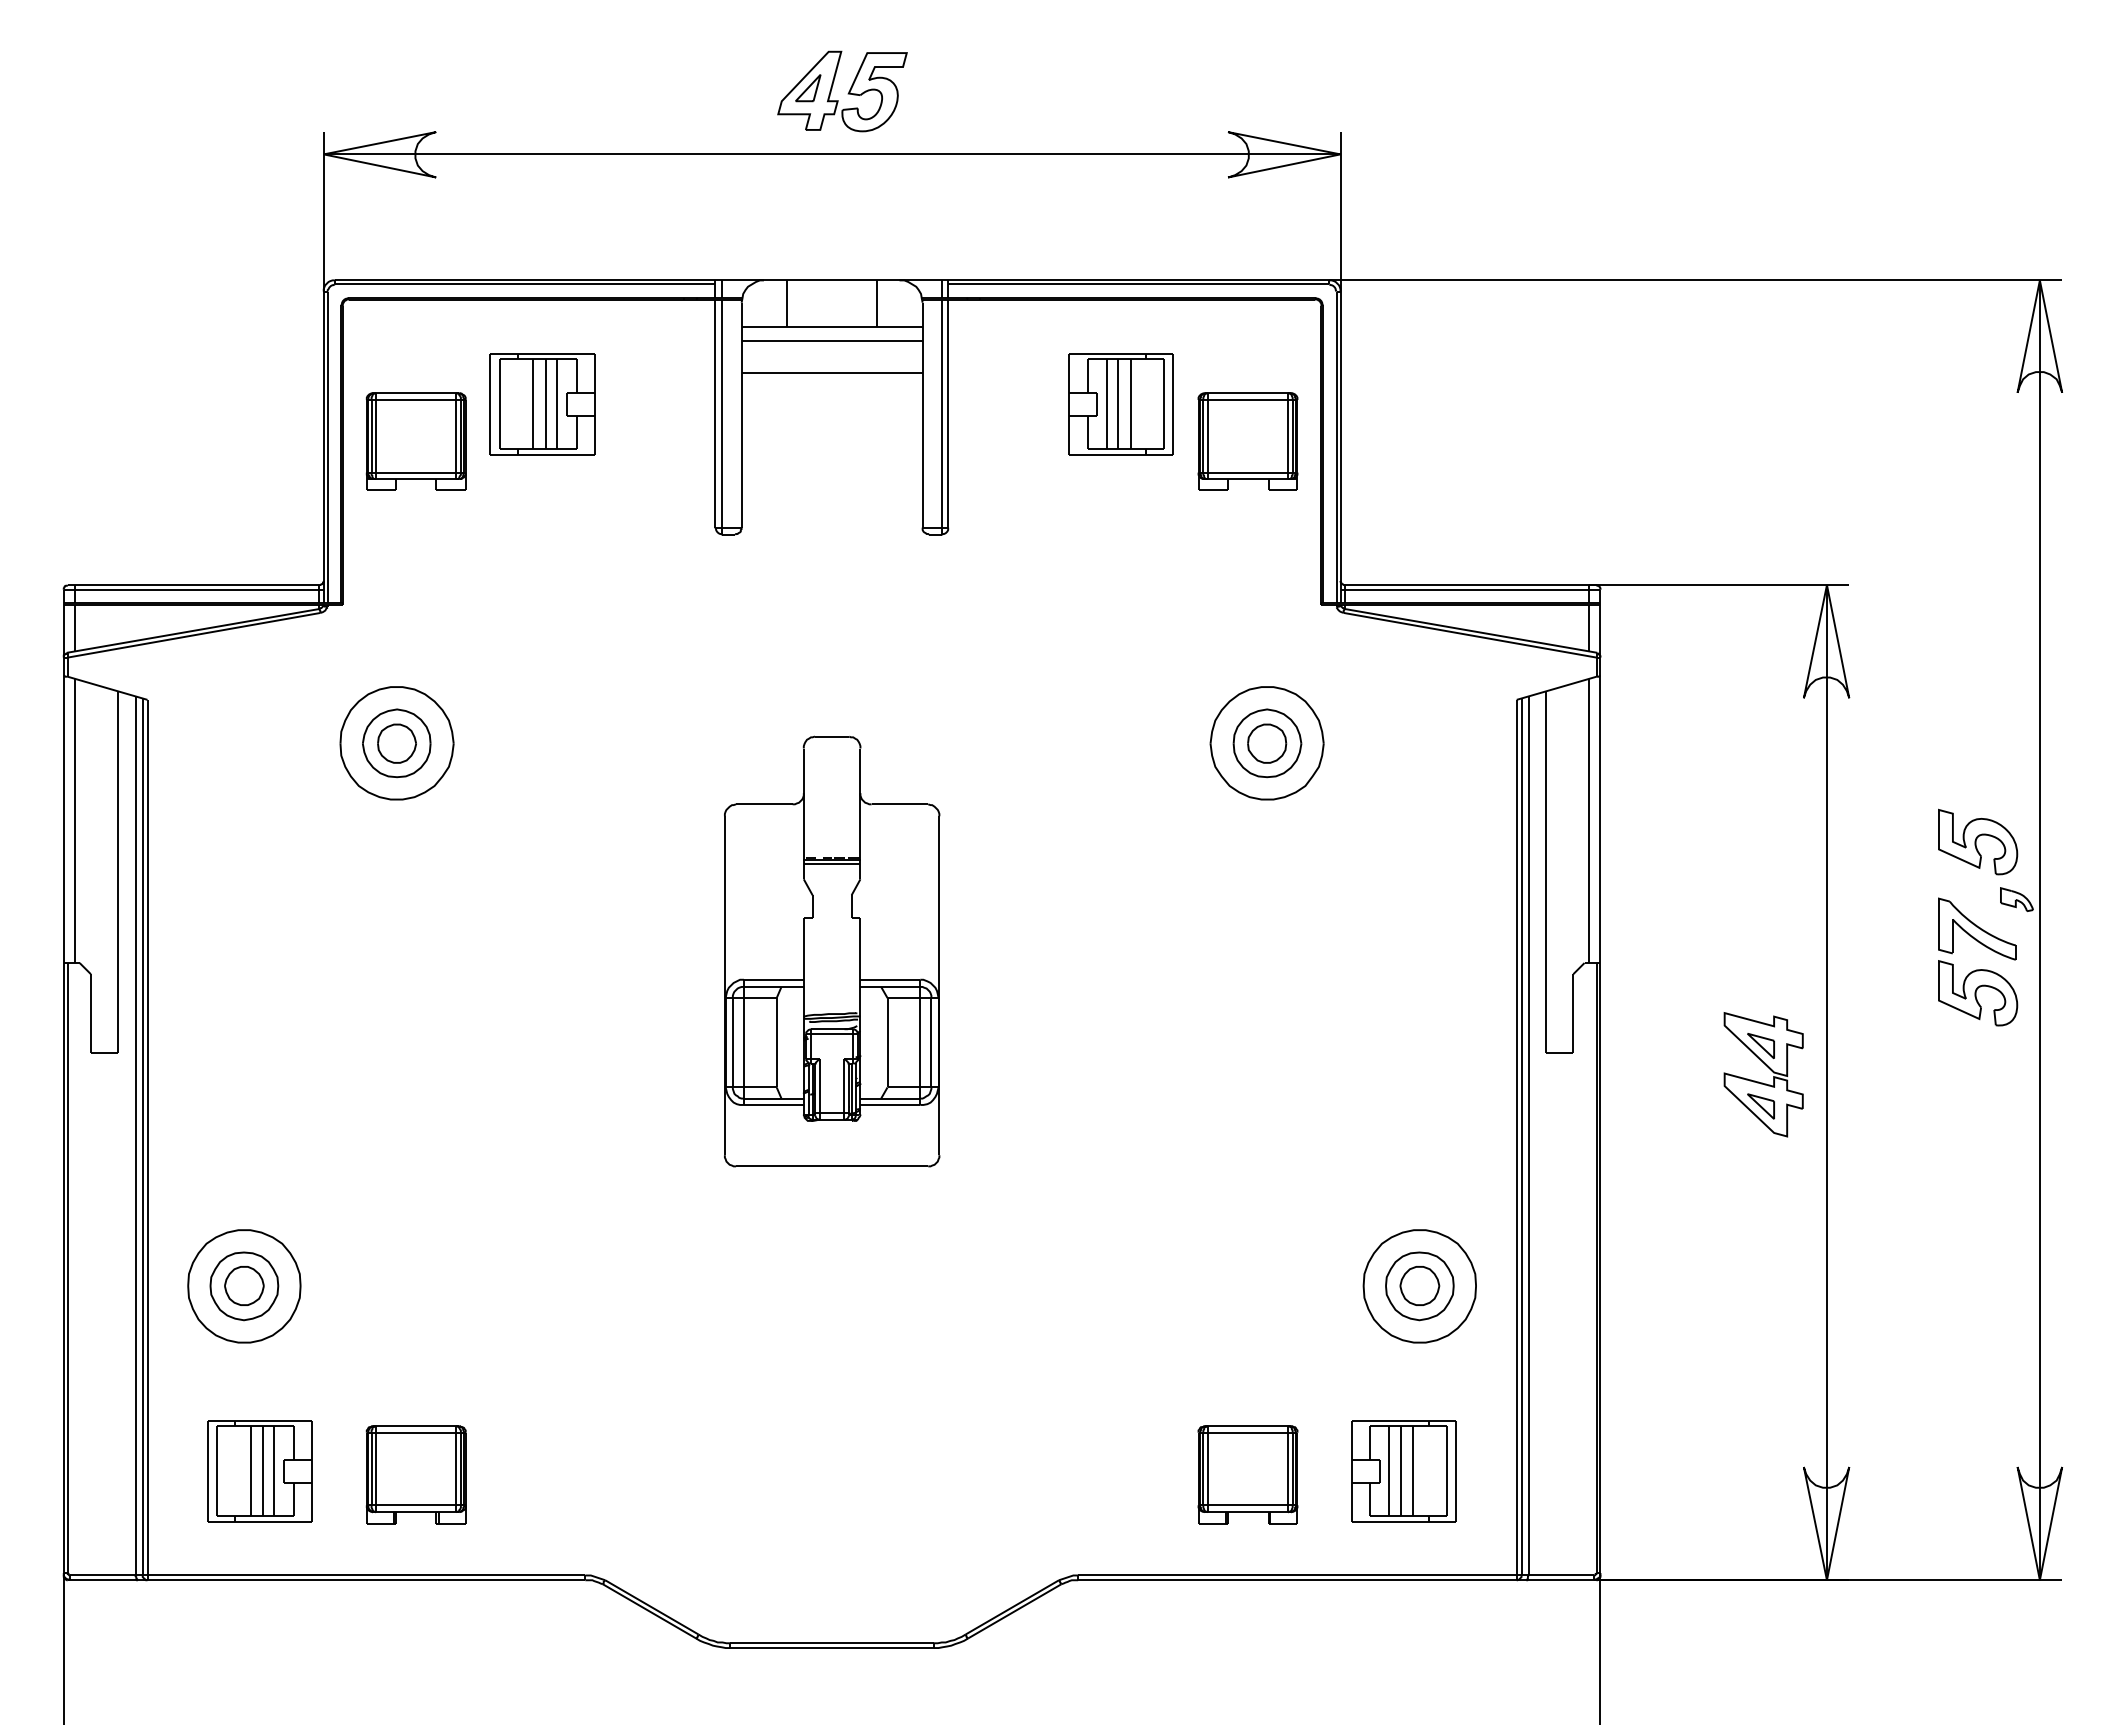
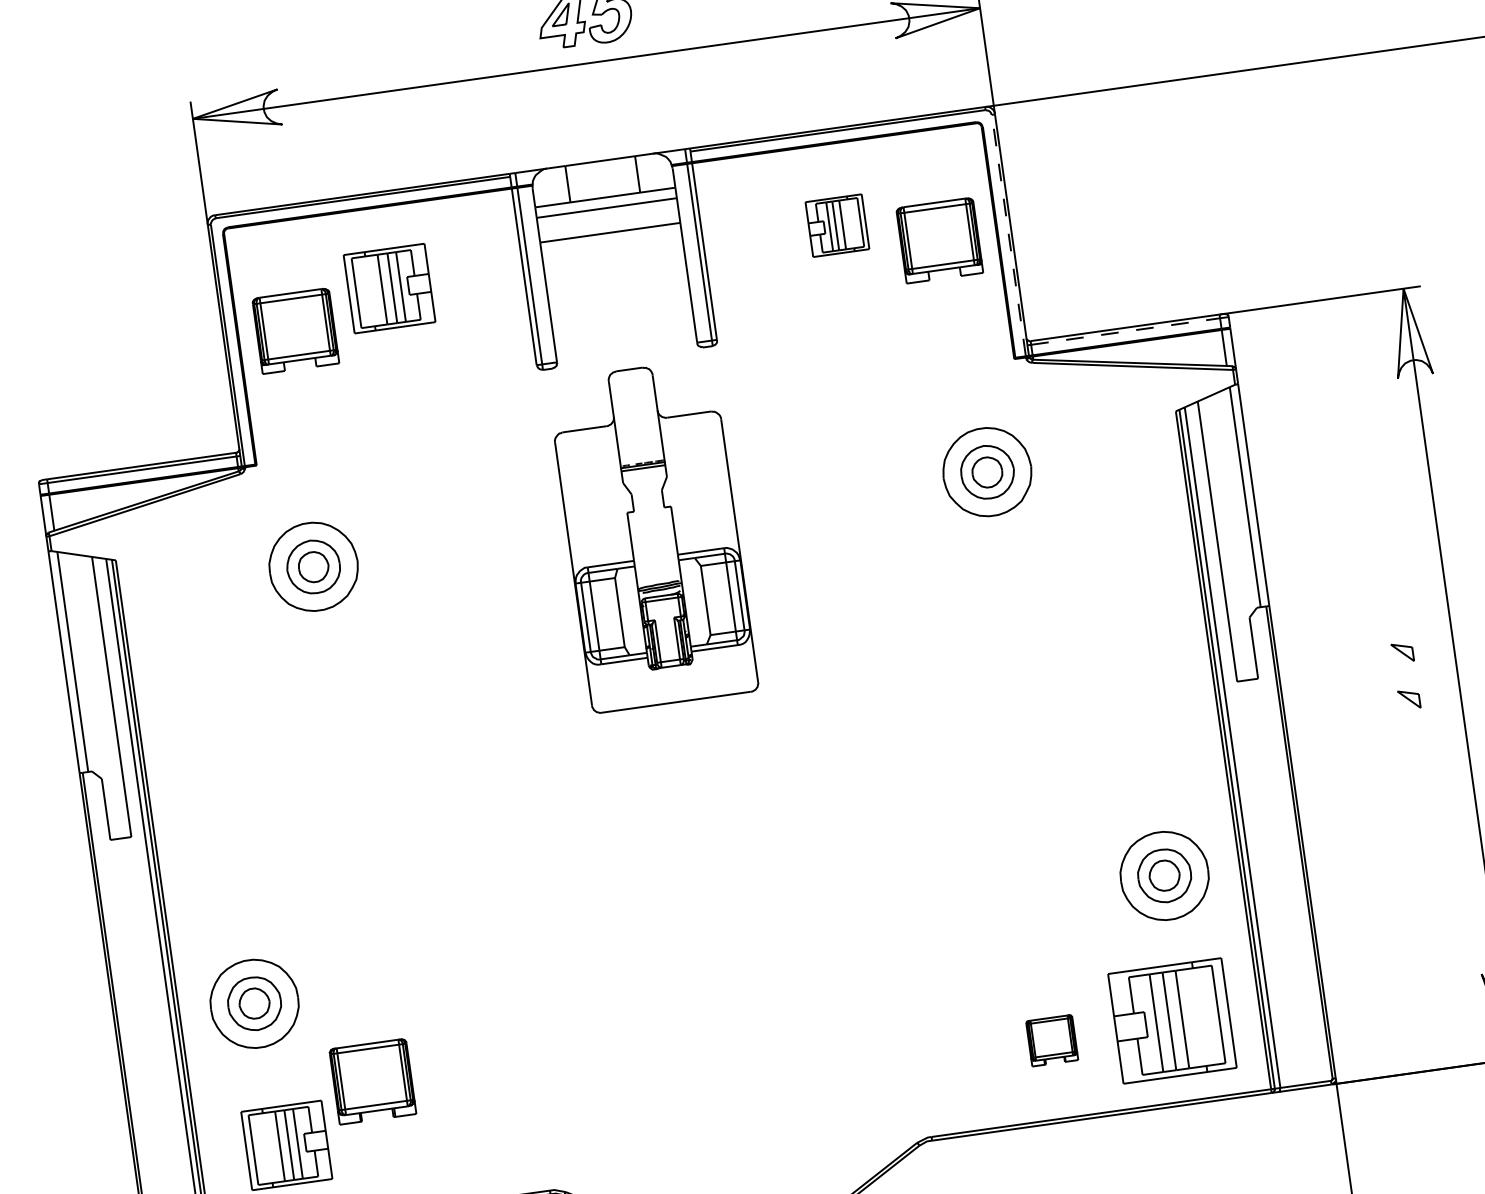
part: (1120, 404) -> (836, 225), size x0.7
line: (1336, 447) -> (1008, 235), solid -> dashed
line: (1467, 589) -> (1125, 331), solid -> dashed
part: (832, 951) -> (653, 535), moved
part: (1768, 1068) -> (1410, 669), removed
part: (1403, 1471) -> (1172, 1021), size x1.4
part: (415, 1474) -> (372, 1081), moved
part: (1247, 1474) -> (1051, 1040), size x0.6

